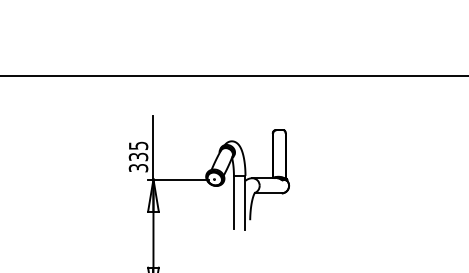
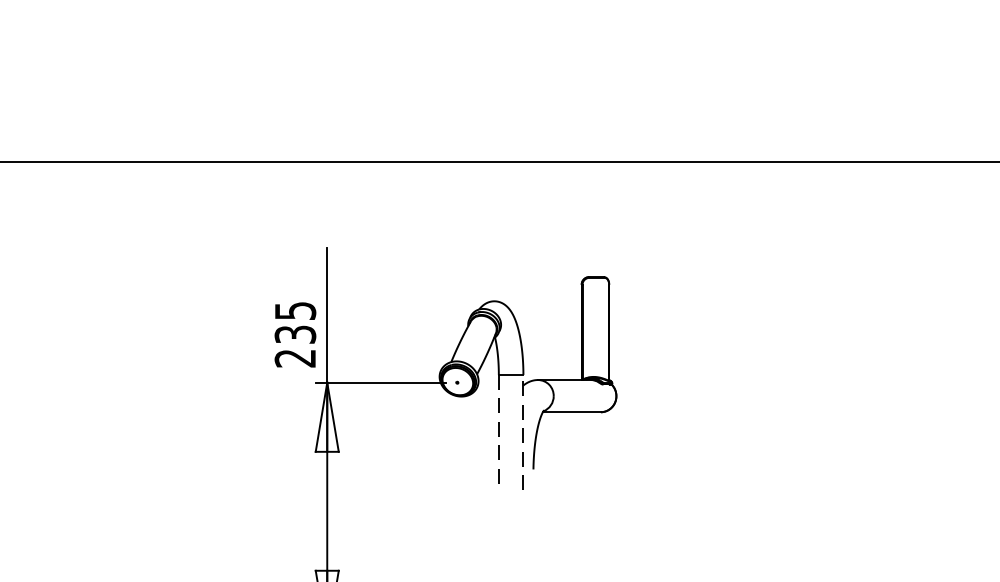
text: (138, 168) -> (295, 359), 335 -> 235
line: (233, 202) -> (497, 431), solid -> dashed
line: (245, 202) -> (523, 431), solid -> dashed

